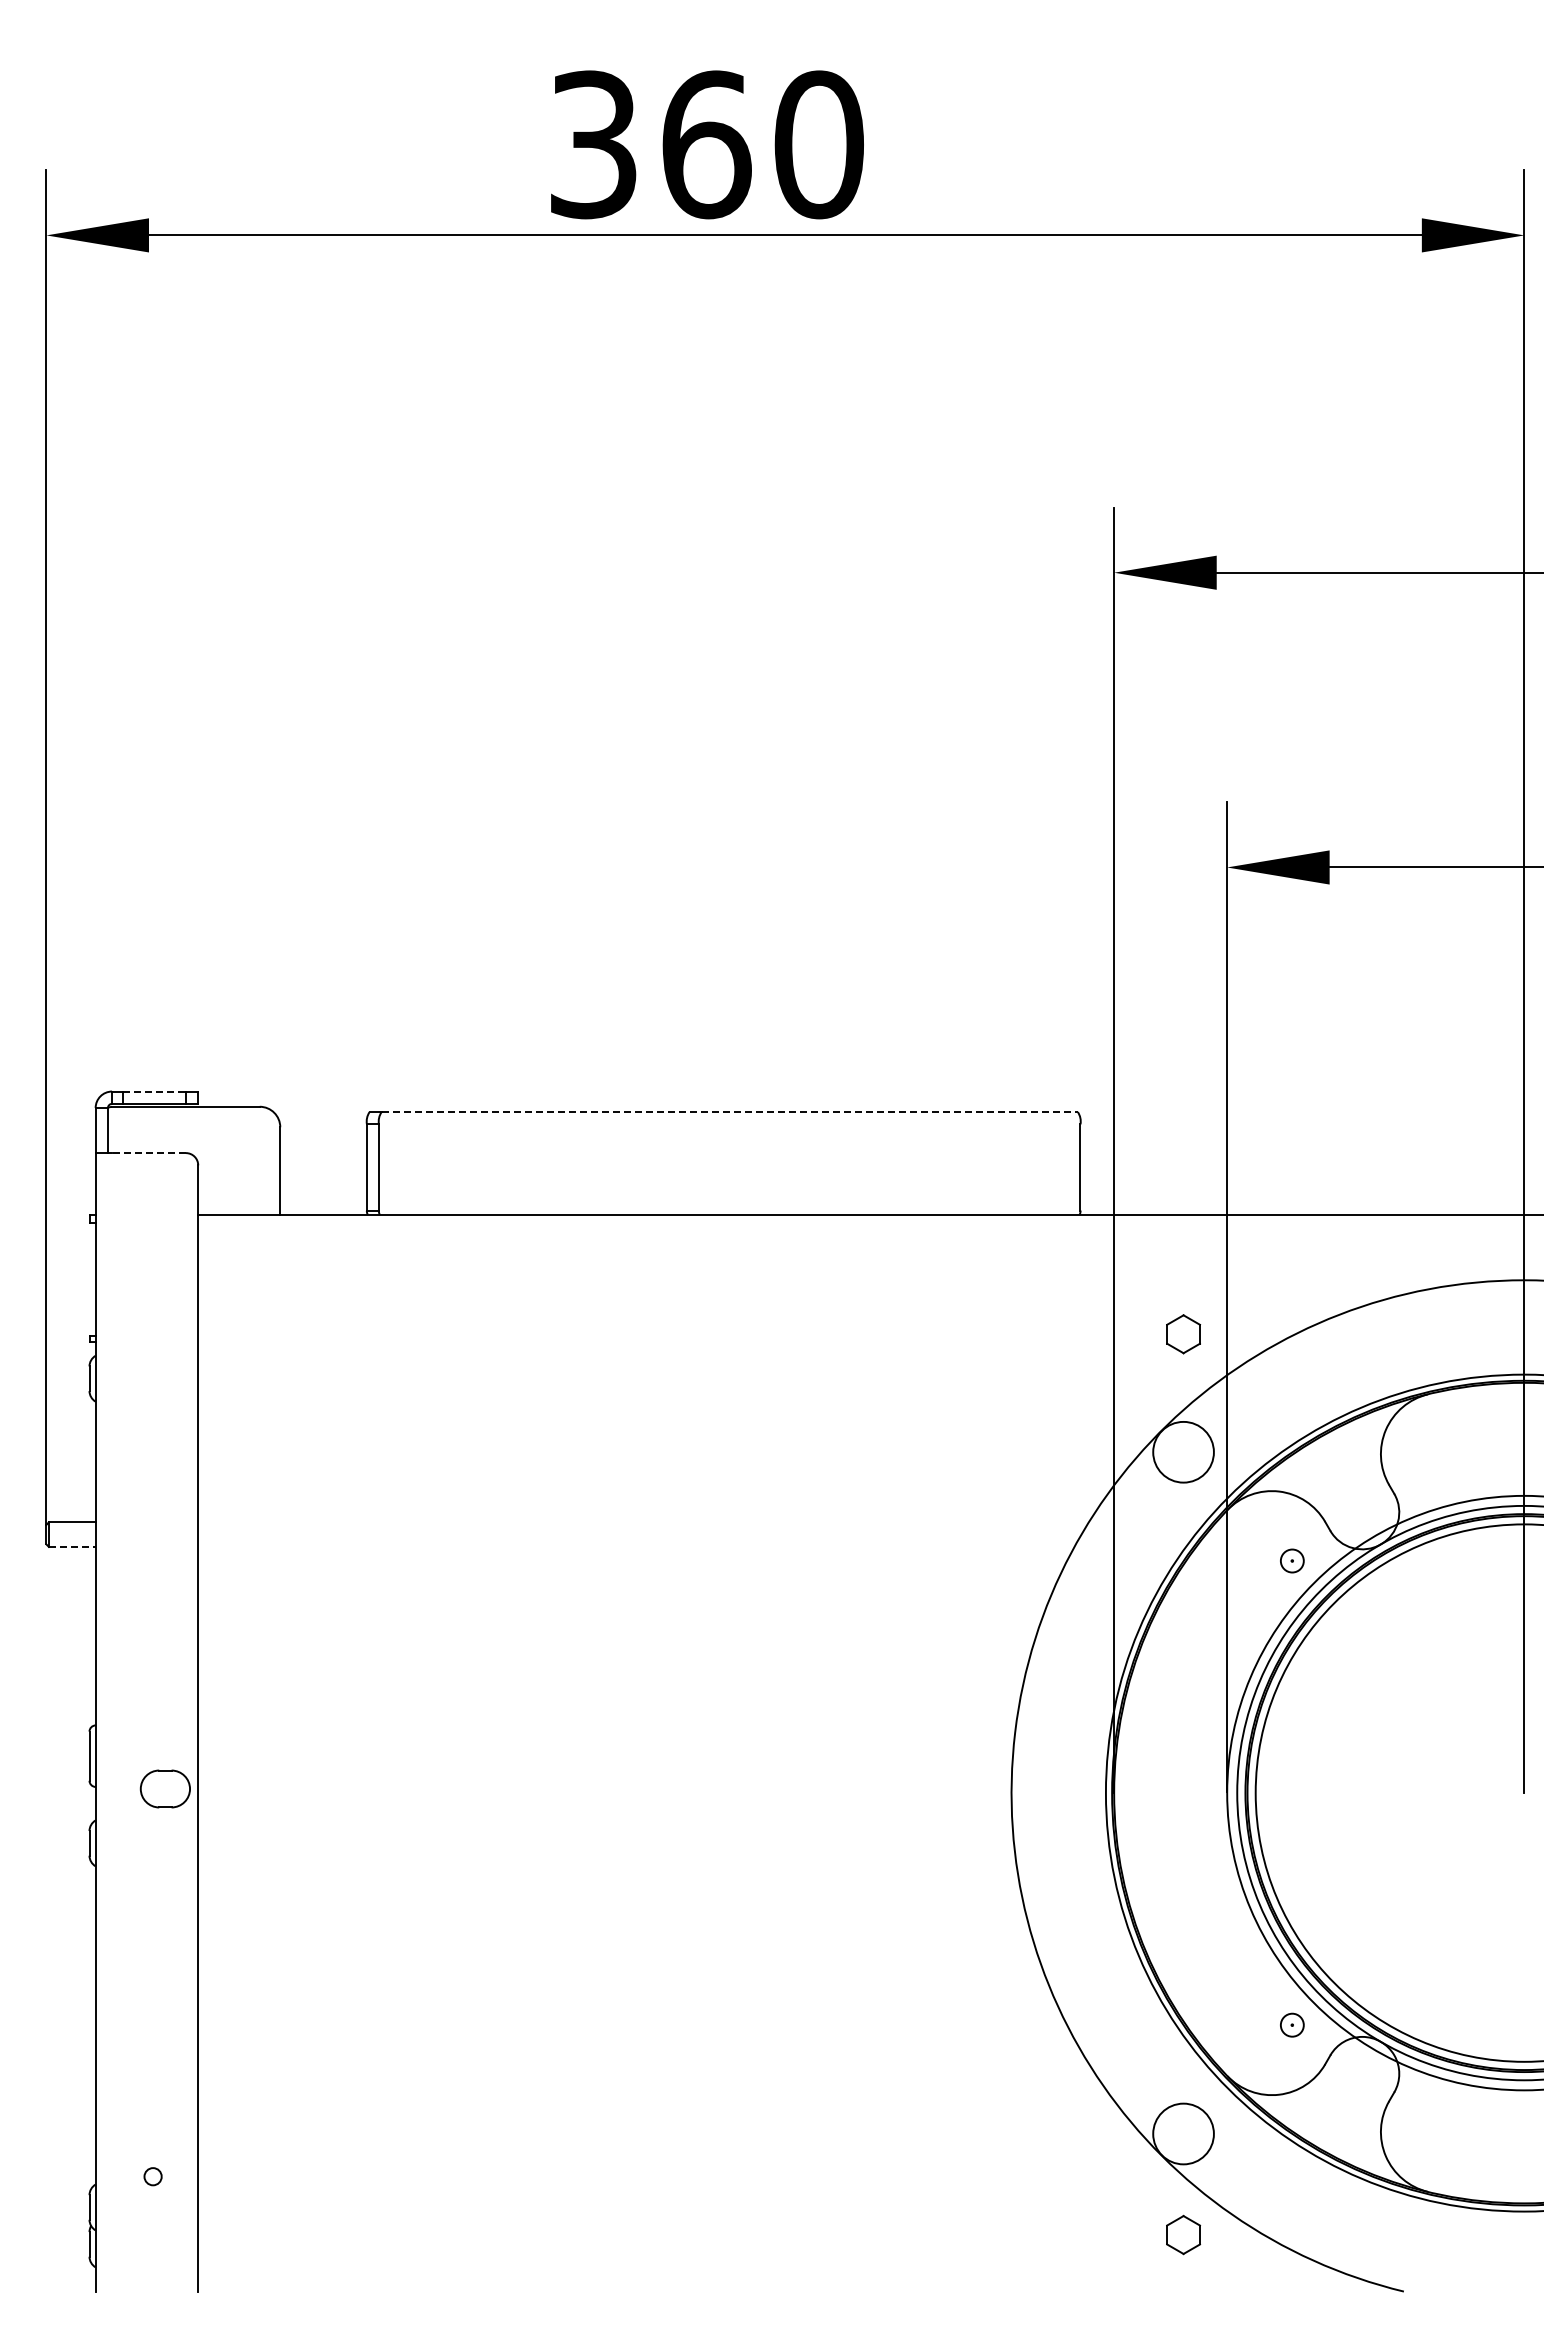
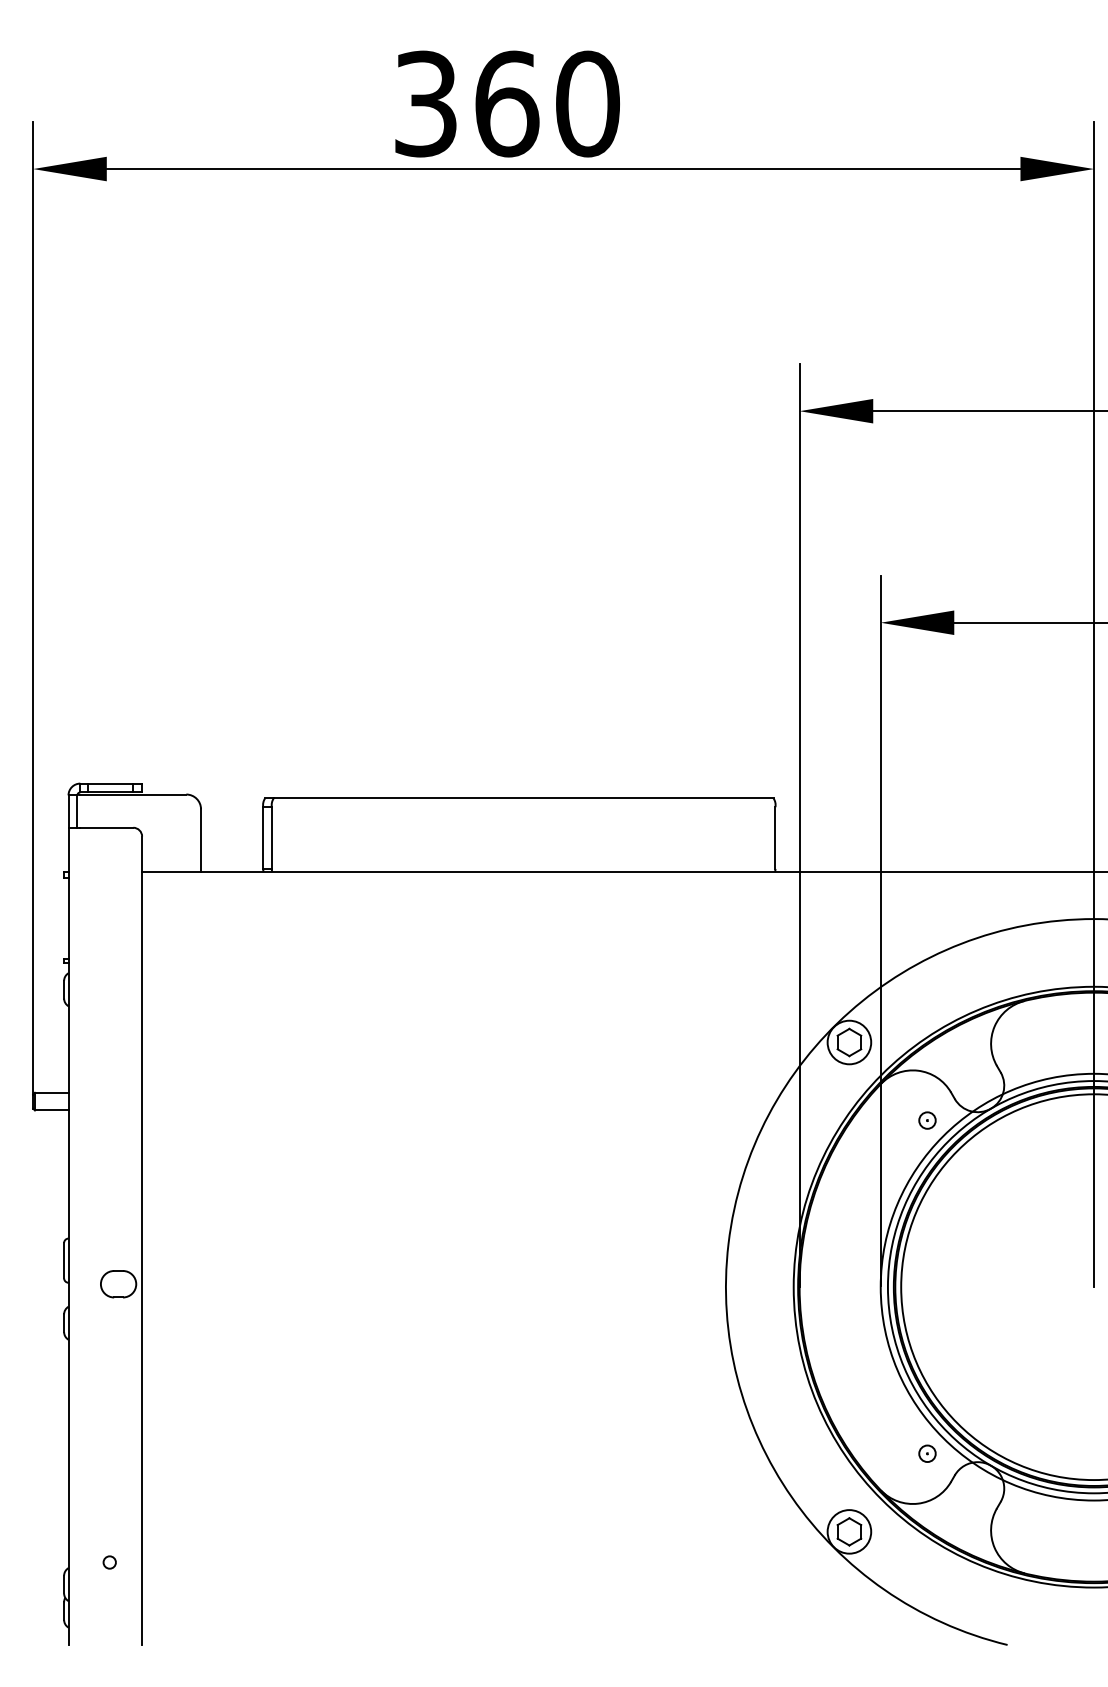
line: (154, 1091) -> (110, 783), dashed -> solid
line: (730, 1112) -> (524, 798), dashed -> solid
line: (149, 1153) -> (107, 828), dashed -> solid
part: (1183, 1334) -> (849, 1042), moved
line: (72, 1546) -> (51, 1110), dashed -> solid
part: (1183, 2234) -> (849, 1531), moved

